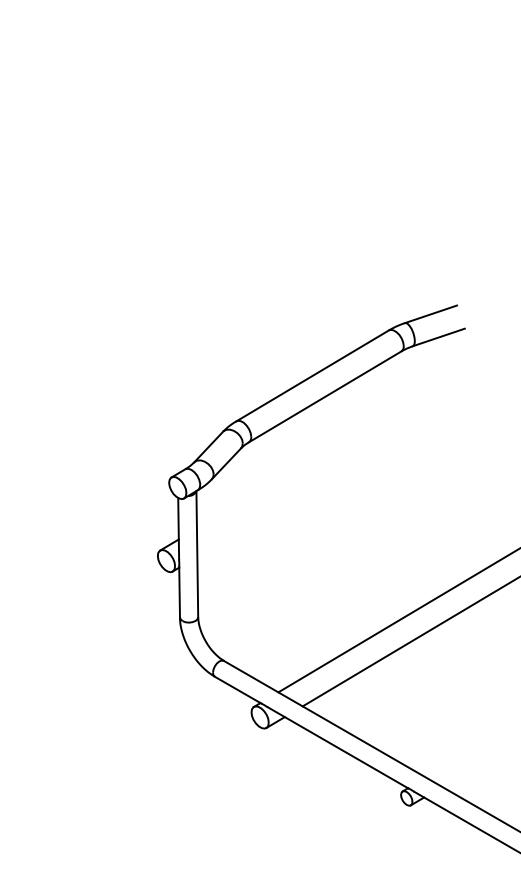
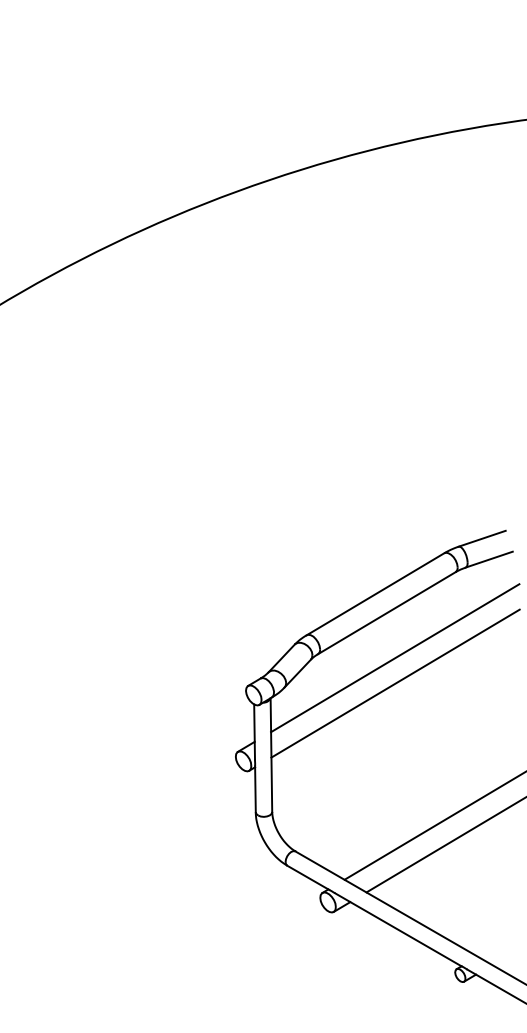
line: (334, 447) -> (395, 658), added
line: (334, 474) -> (395, 683), added

